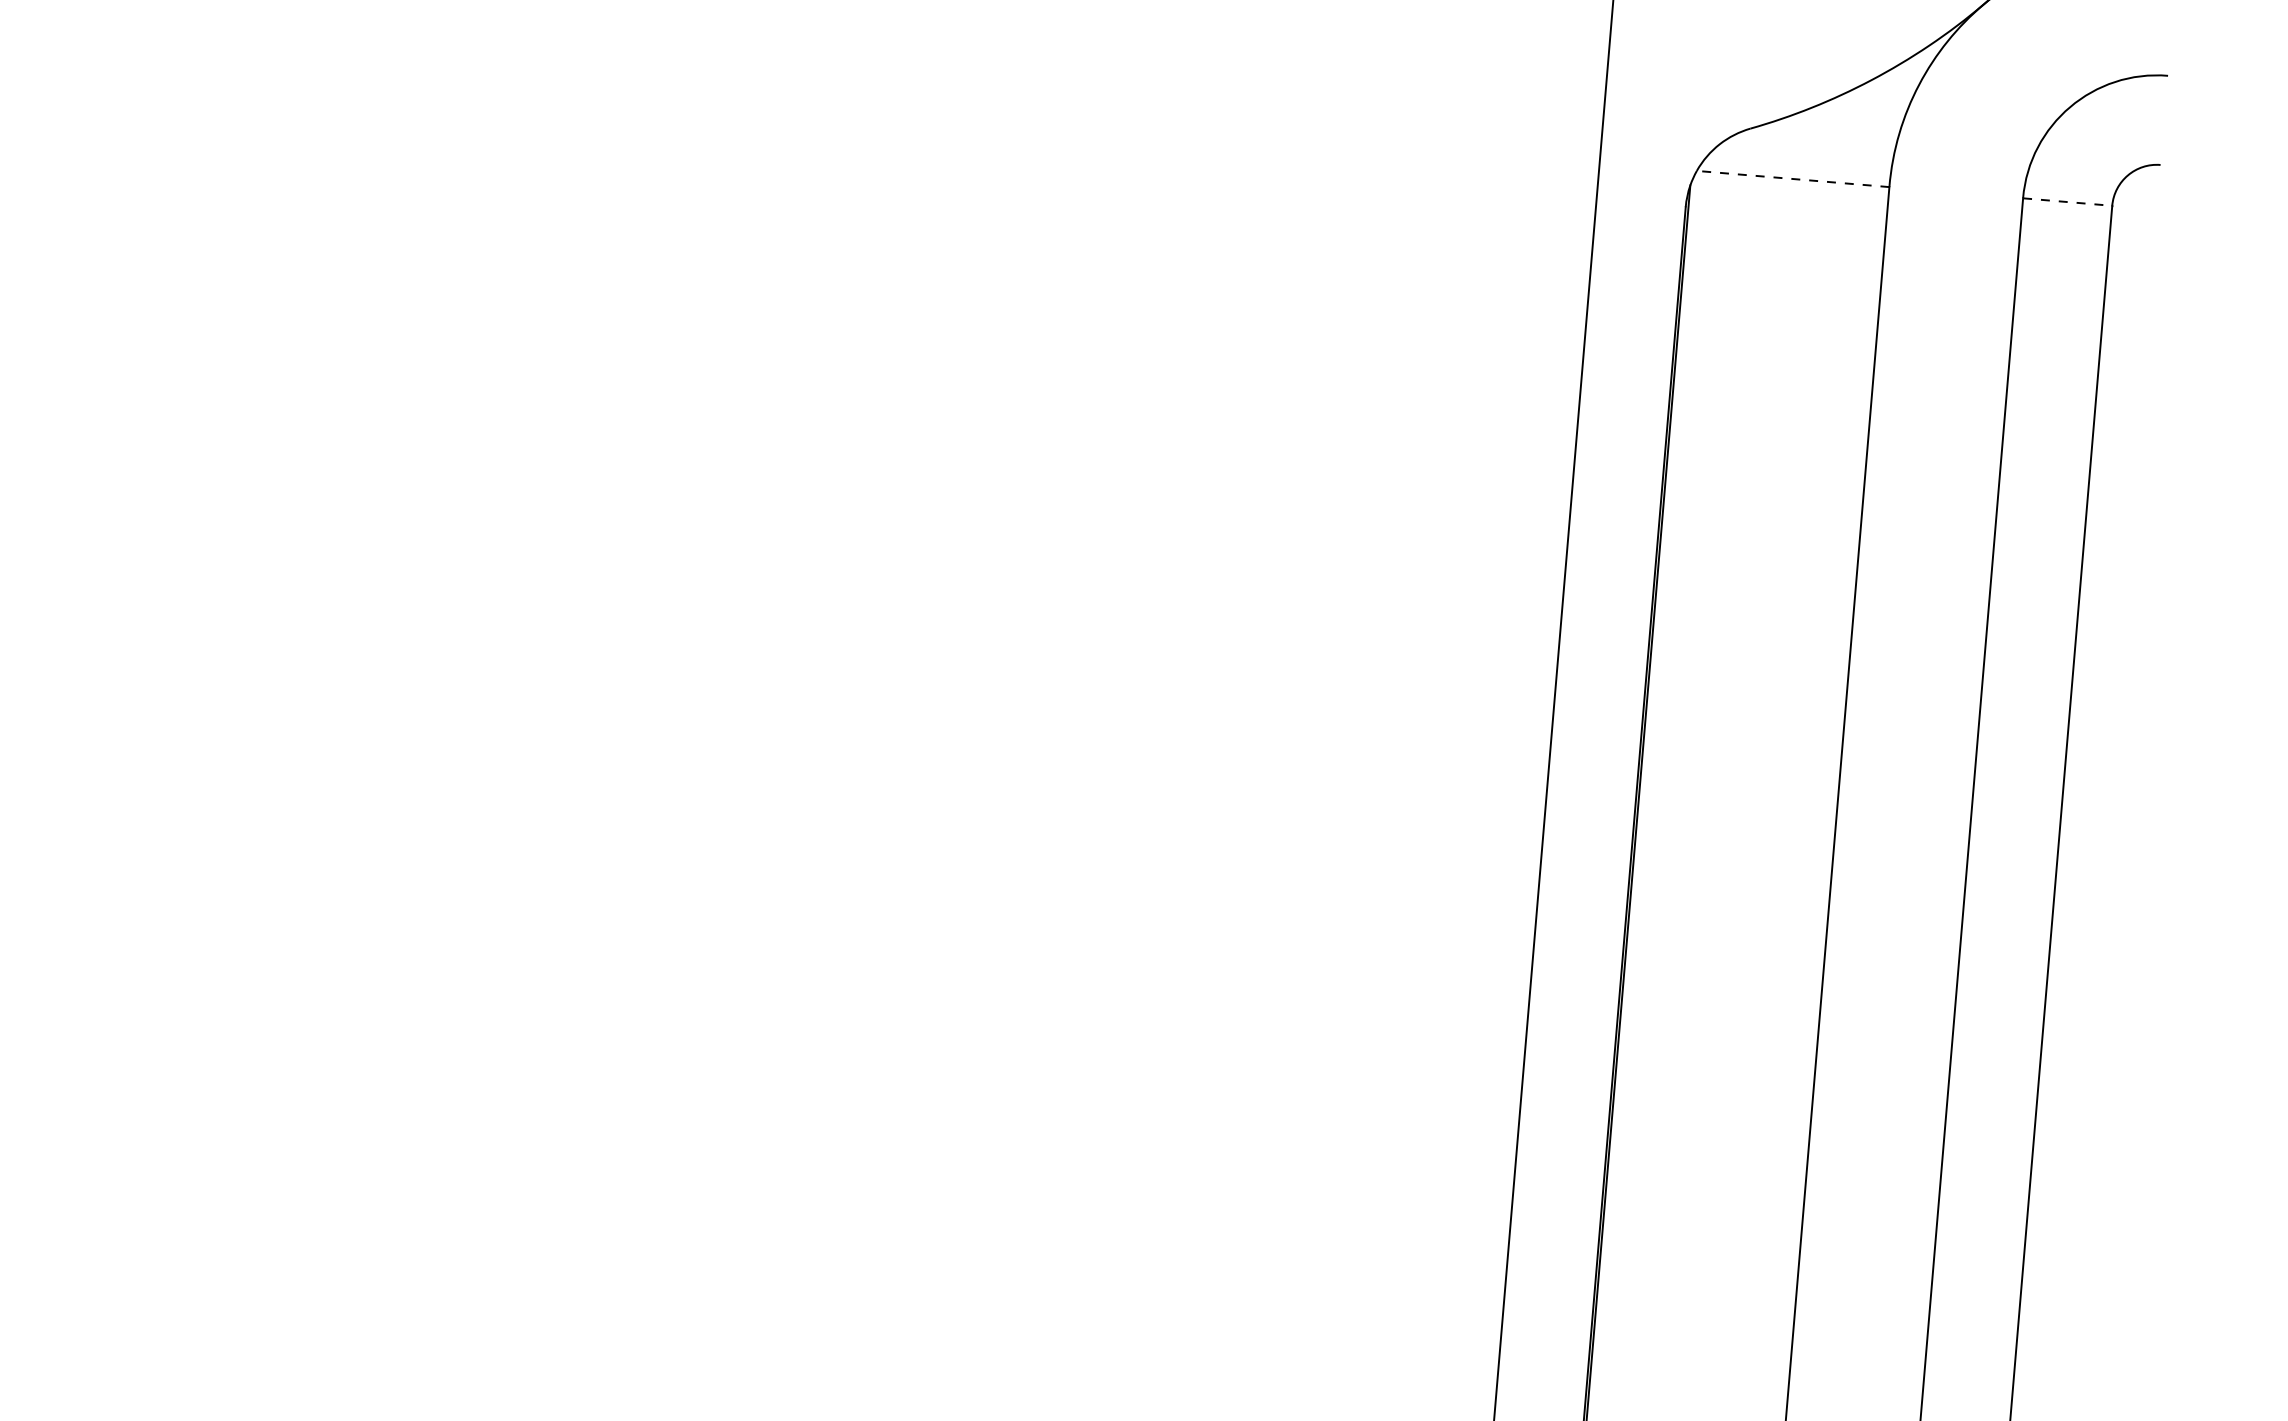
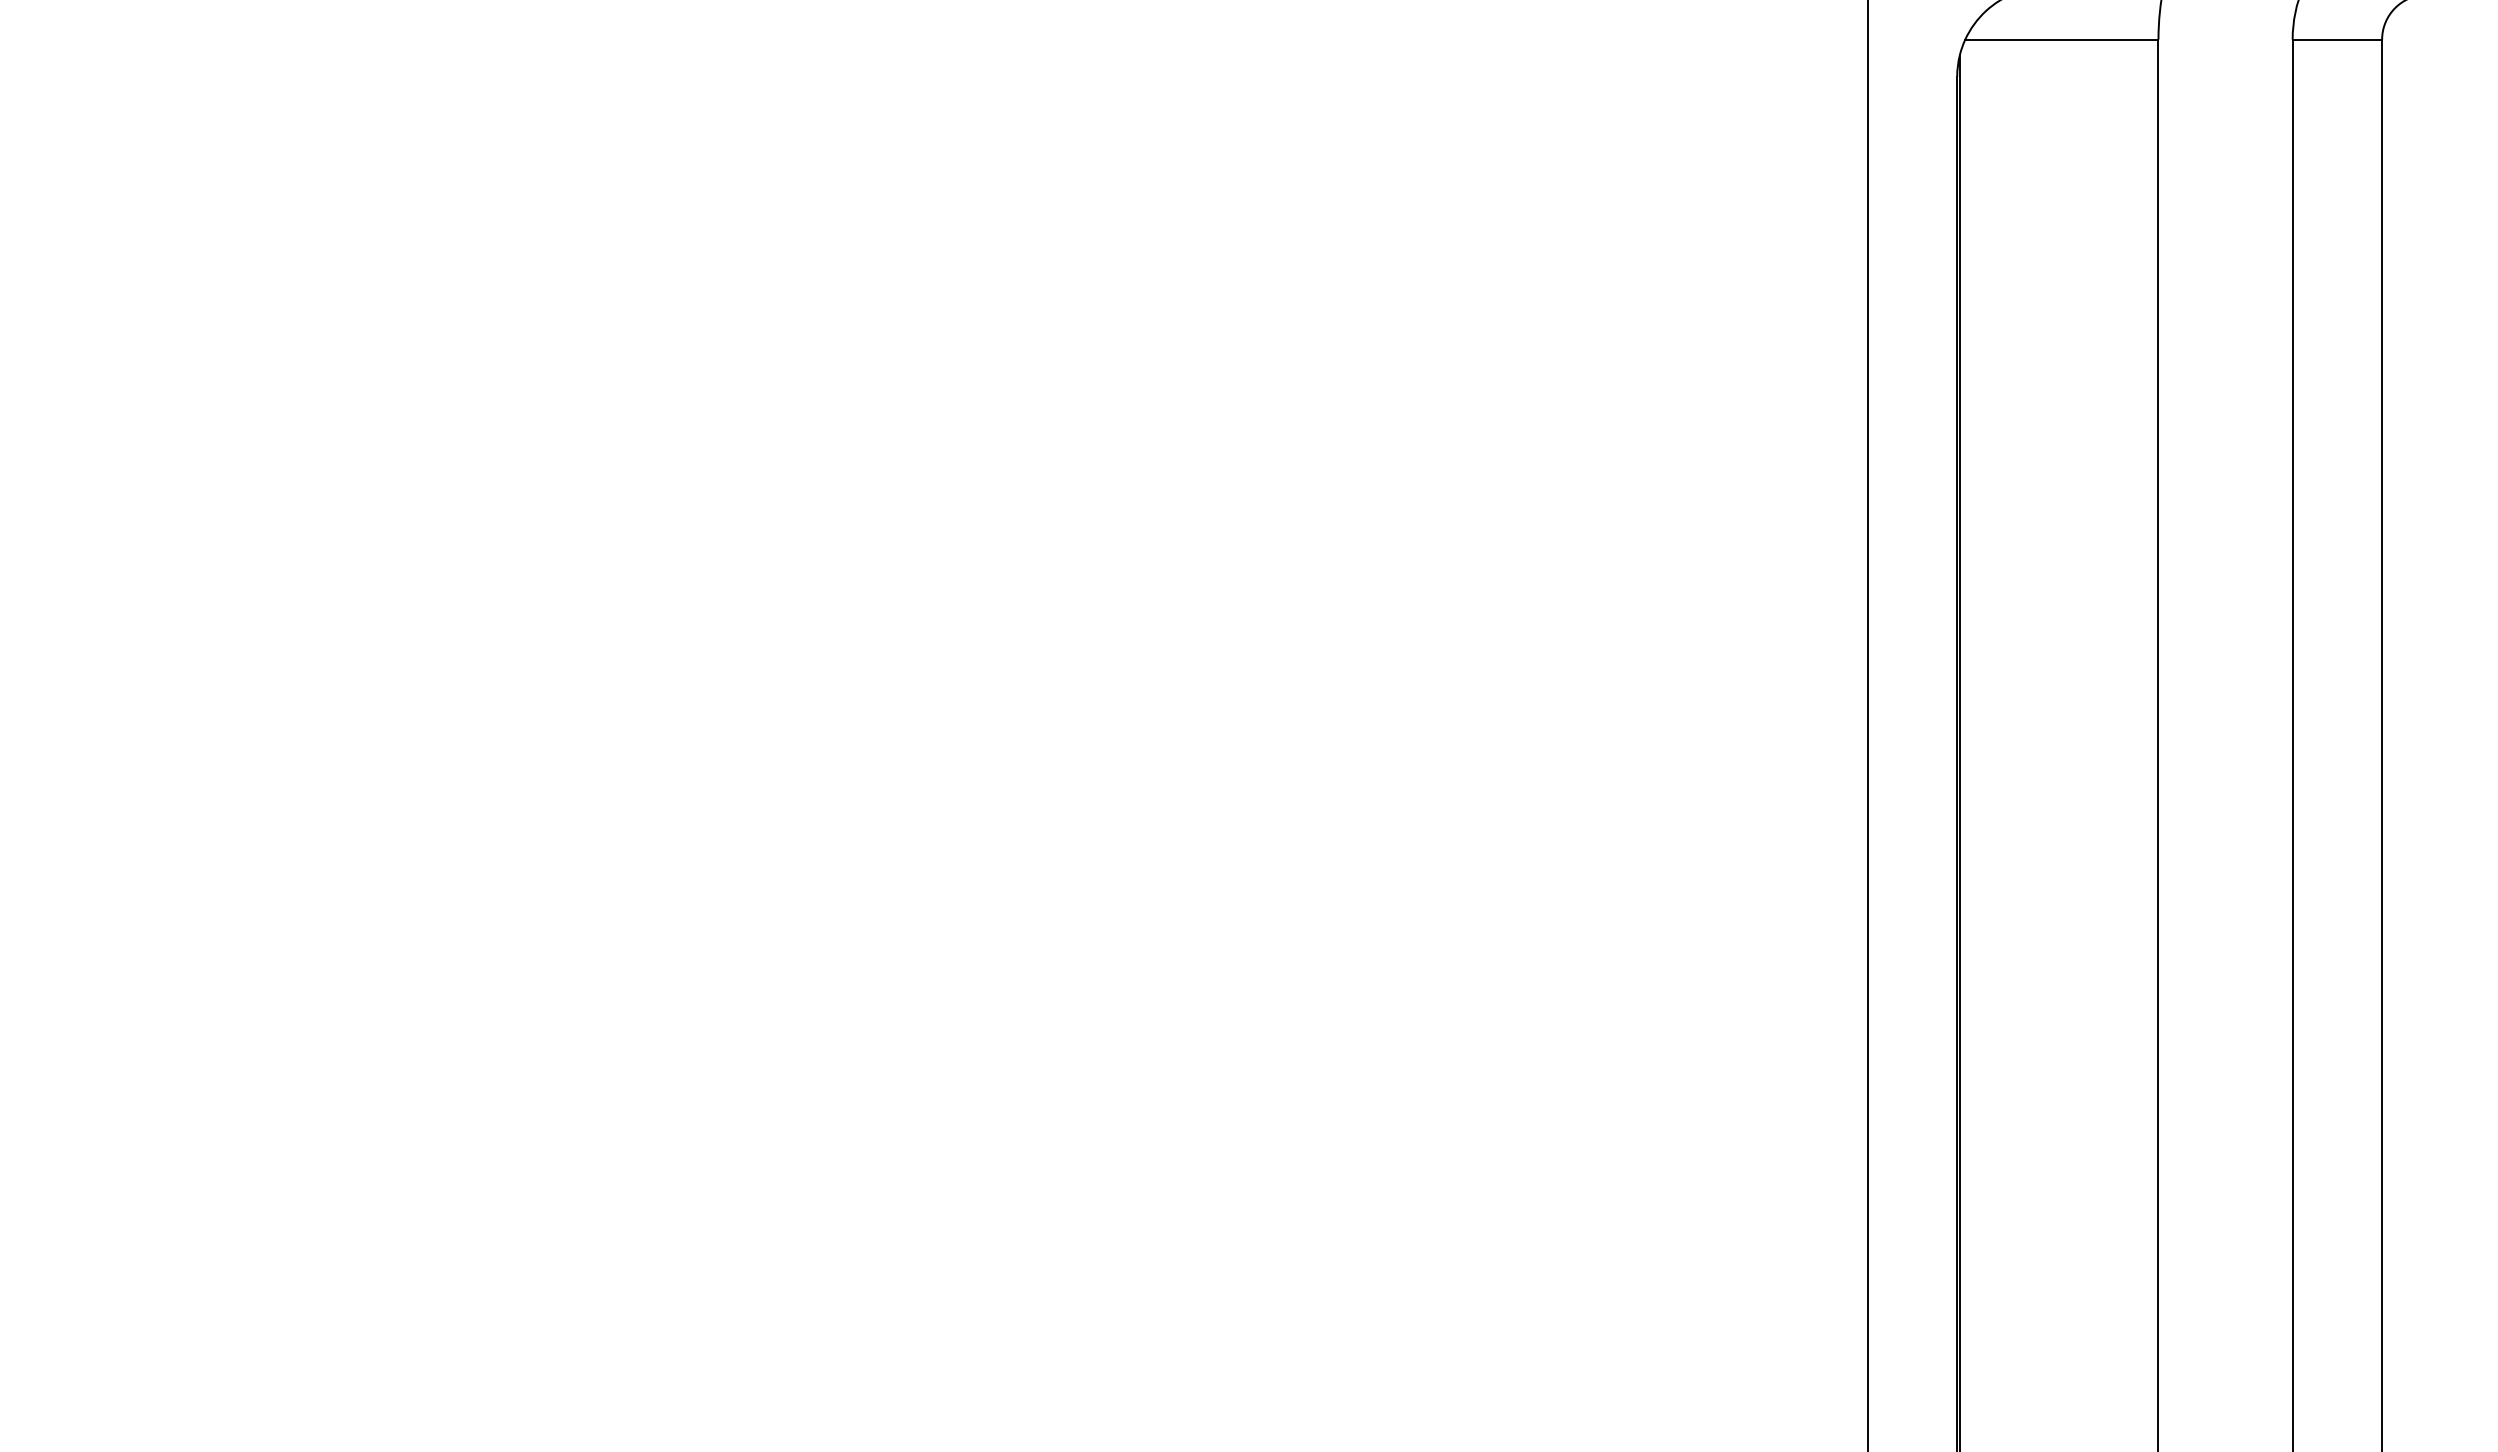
line: (1792, 178) -> (2061, 39), dashed -> solid
line: (2067, 201) -> (2337, 39), dashed -> solid

